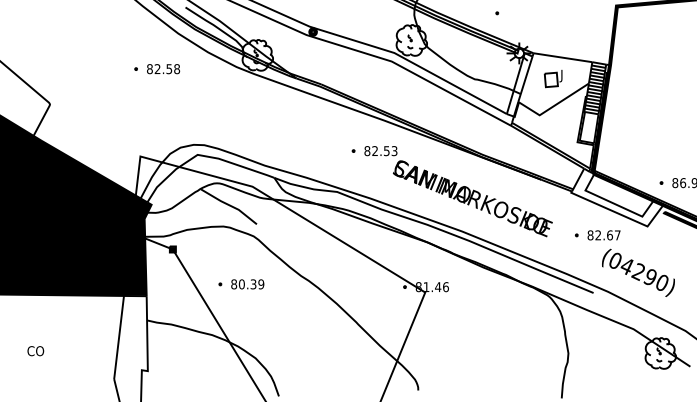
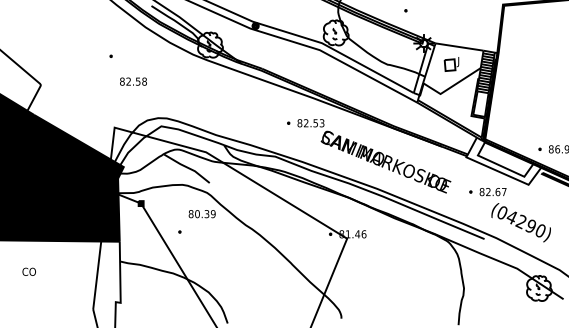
text: (163, 69) -> (133, 81), moved
text: (247, 284) -> (202, 214), moved
text: (35, 351) -> (28, 272), moved

